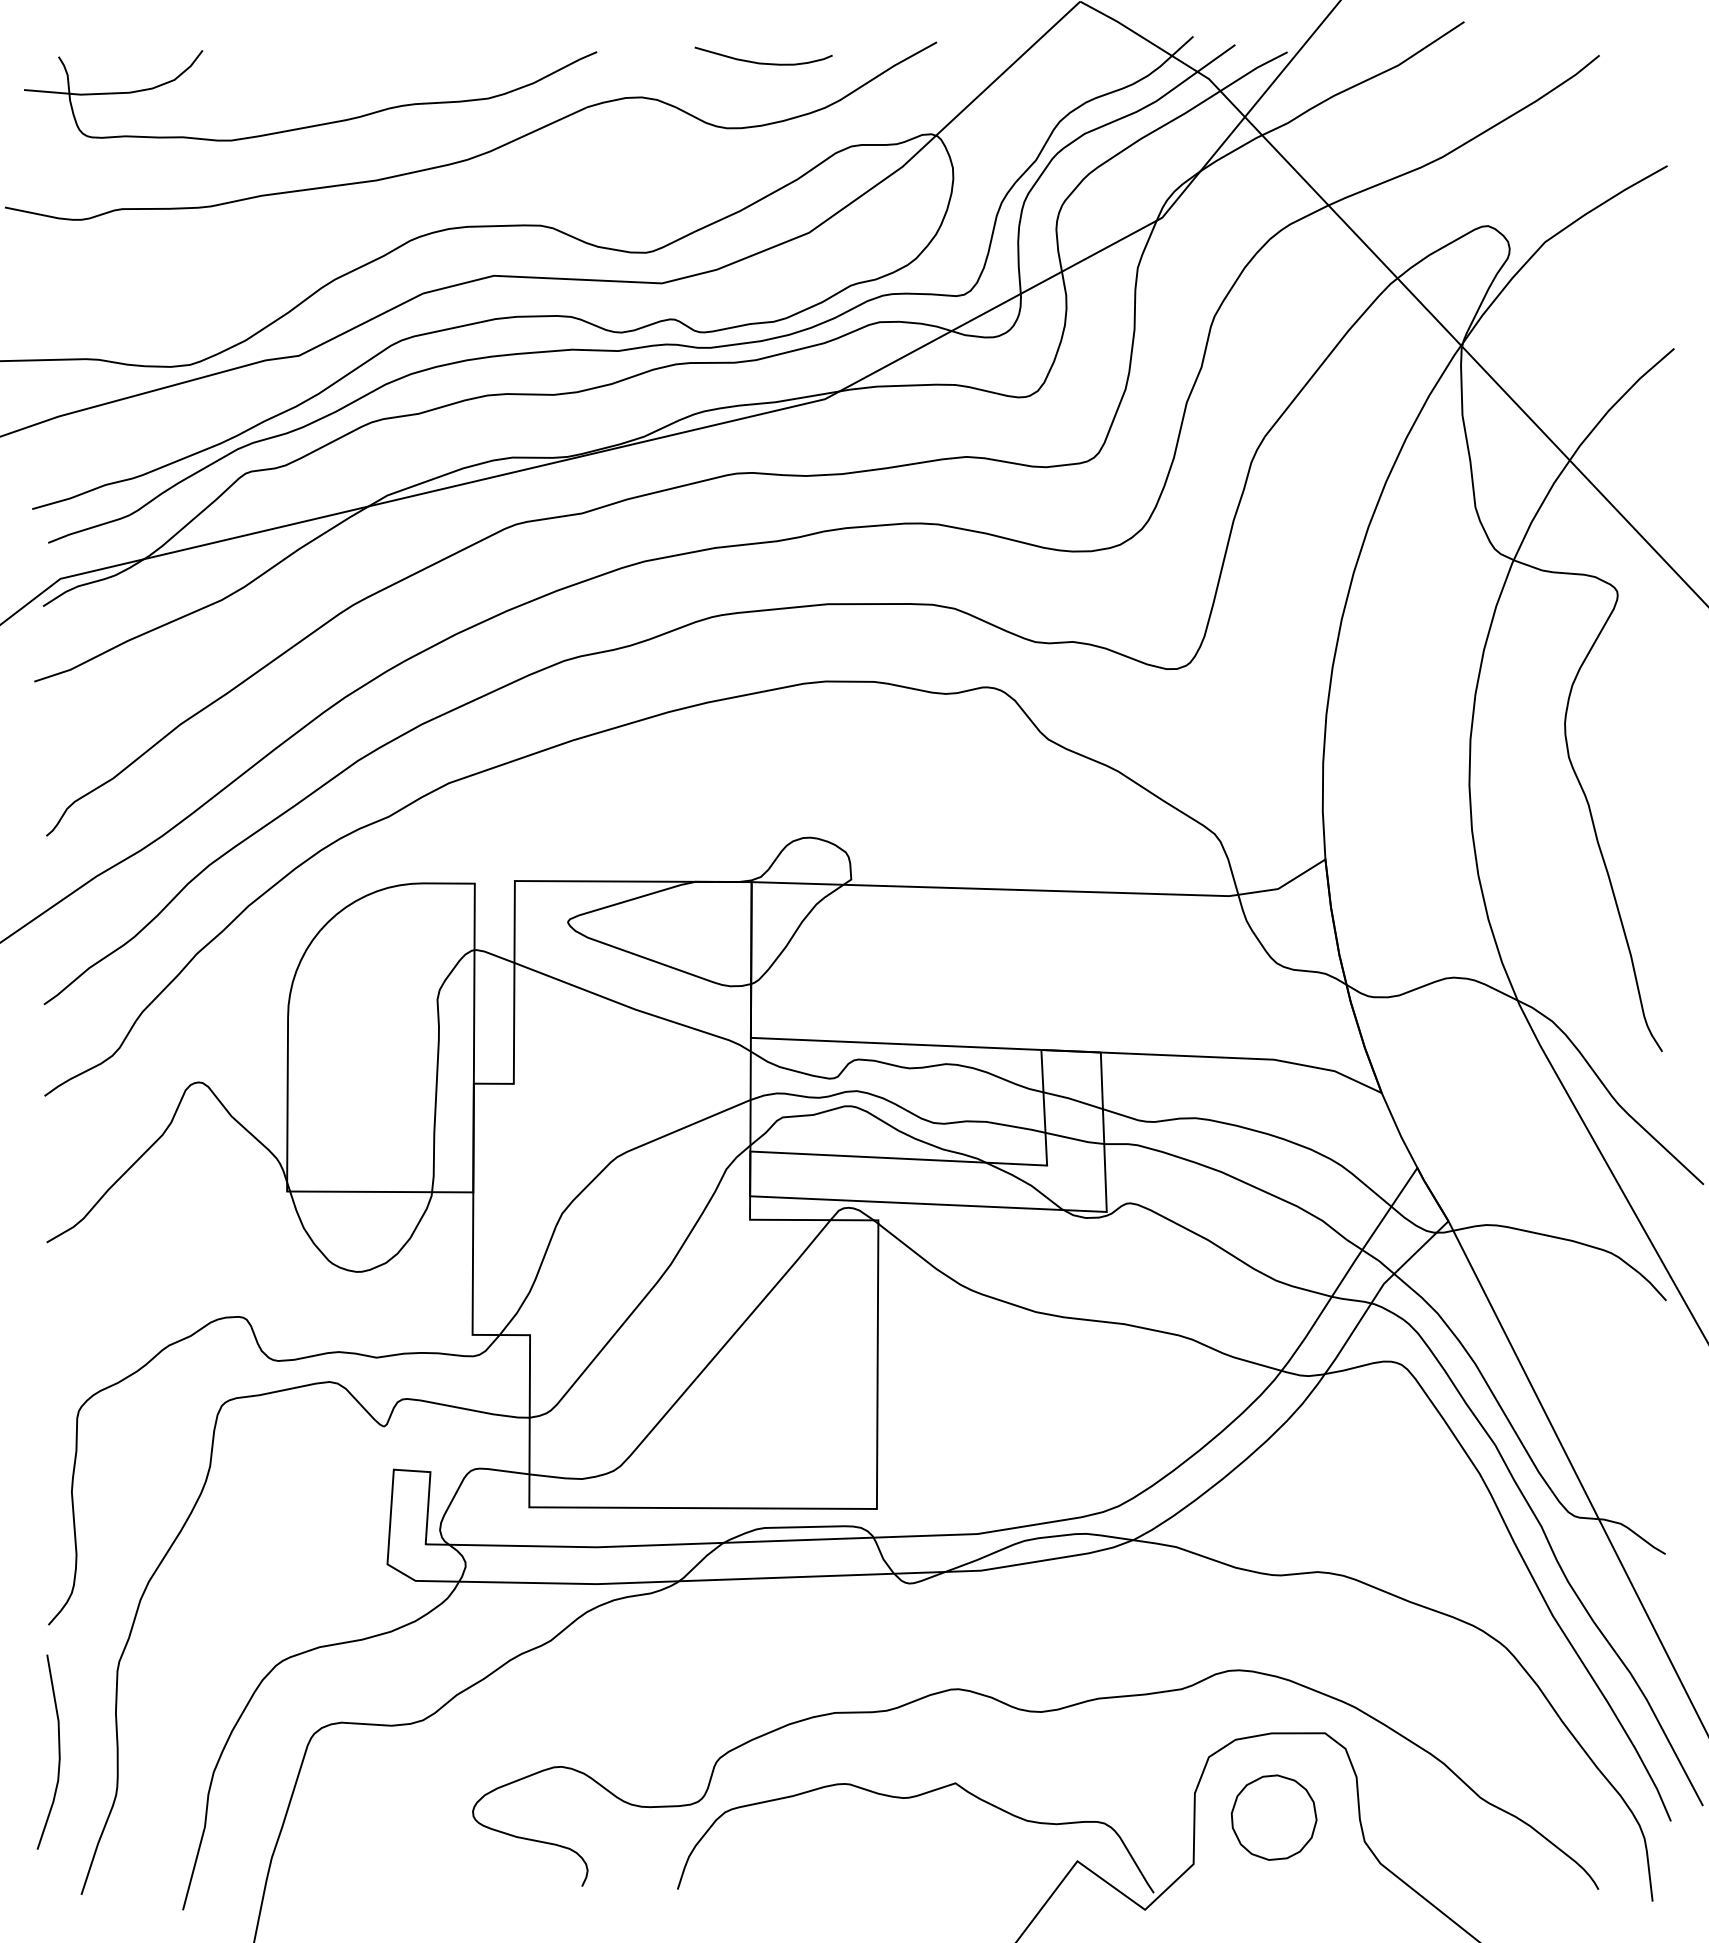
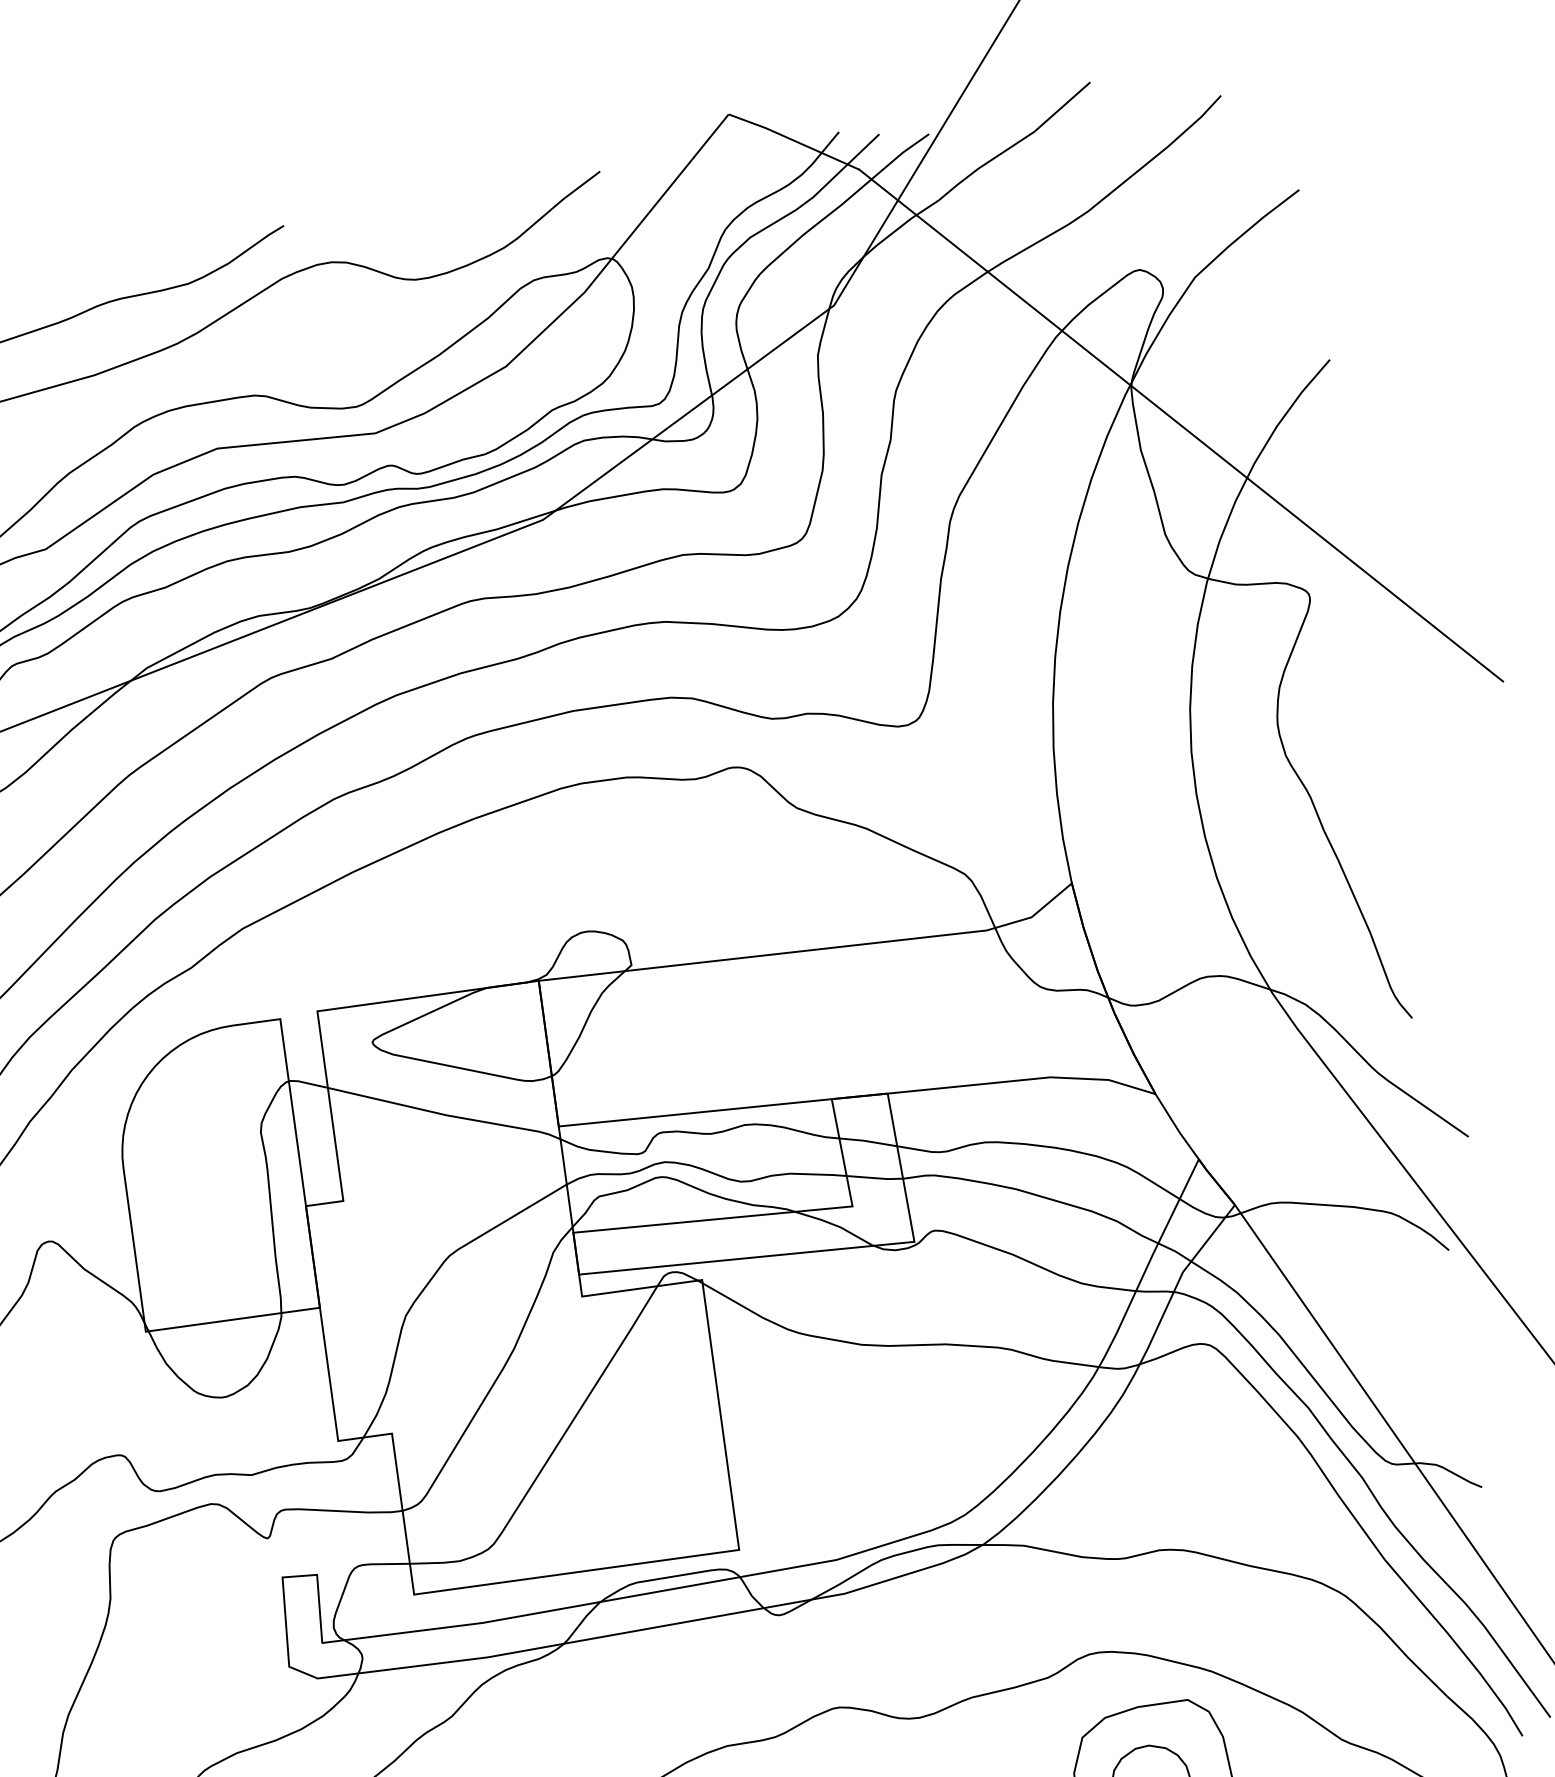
curve: (763, 62) -> (440, 213), removed

